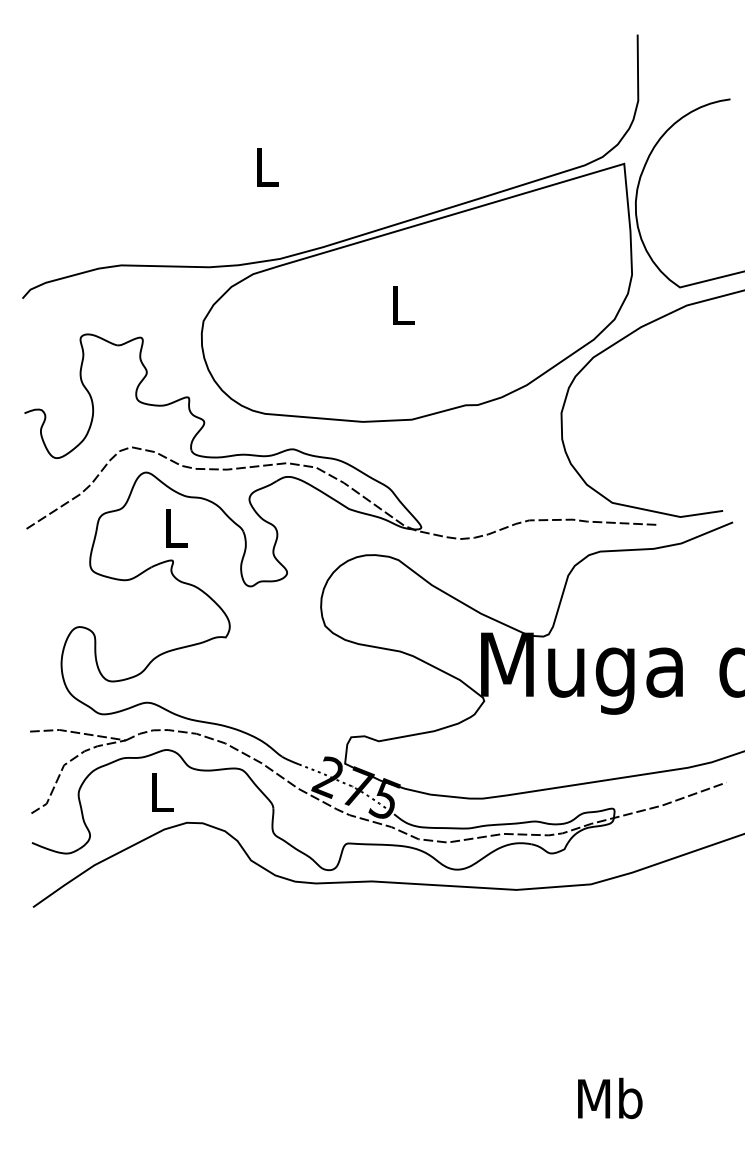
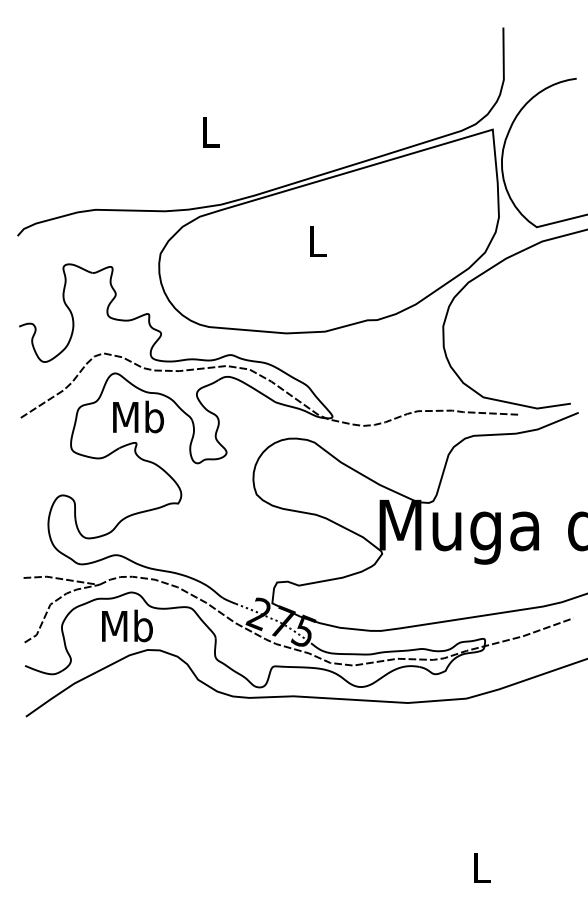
text: (175, 527) -> (138, 416), L -> Mb
text: (161, 791) -> (127, 625), L -> Mb
text: (610, 1098) -> (481, 867), Mb -> L

